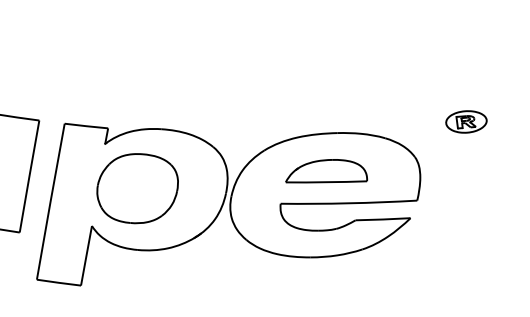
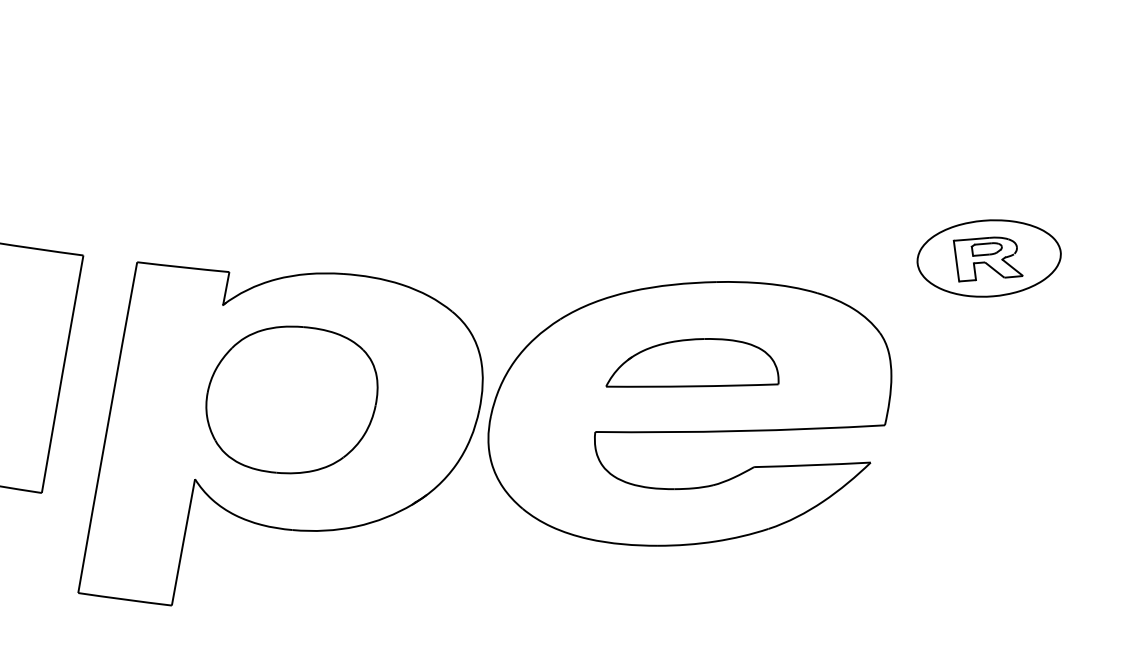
part: (466, 121) -> (989, 257), size x1.67

